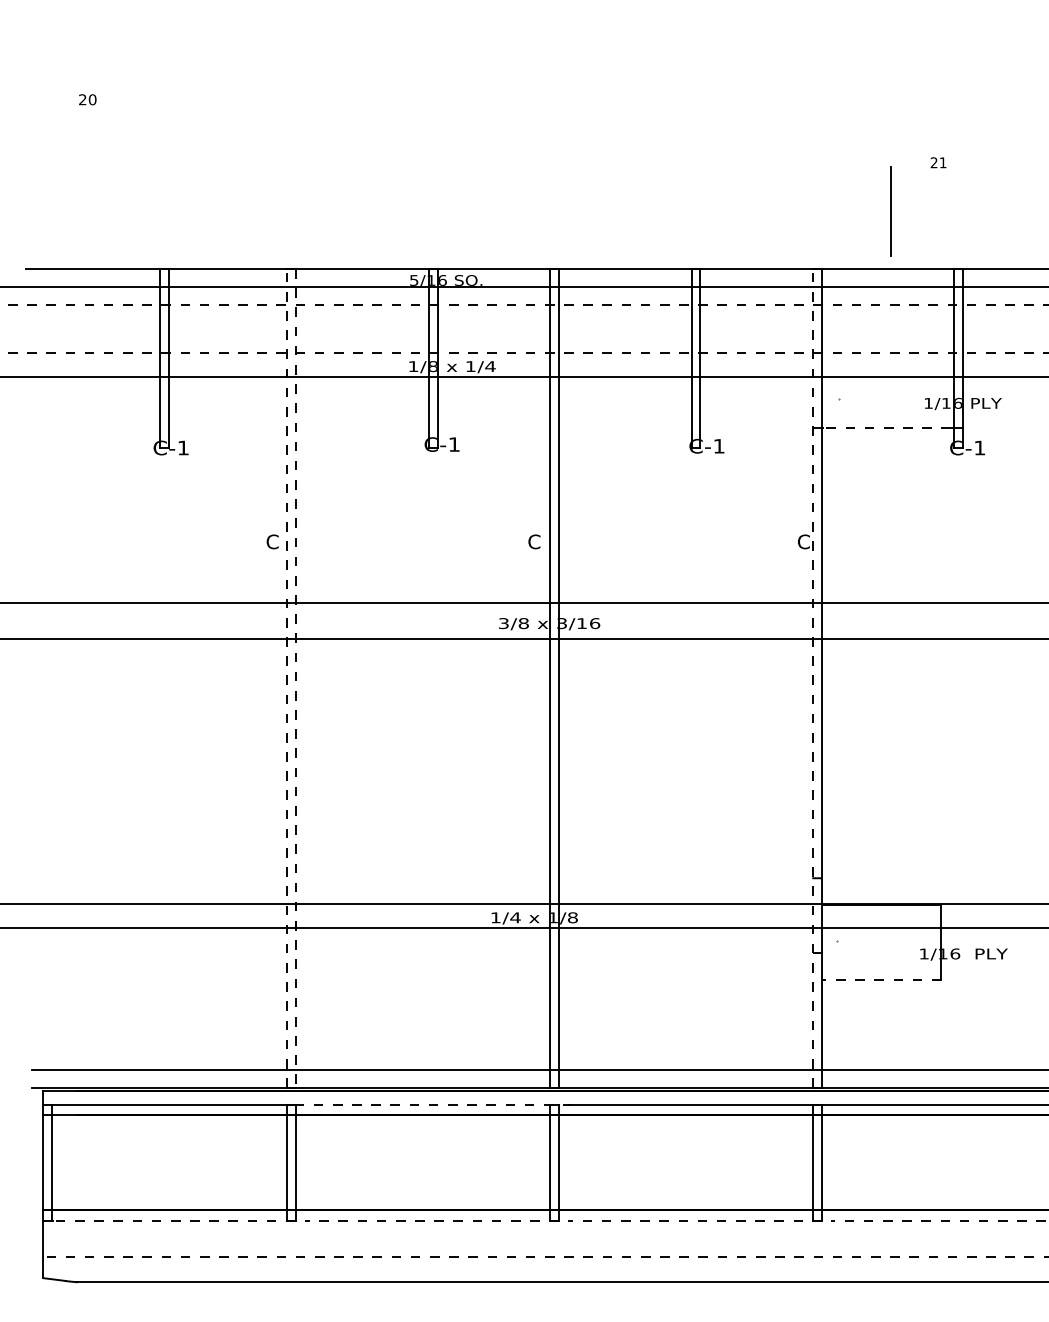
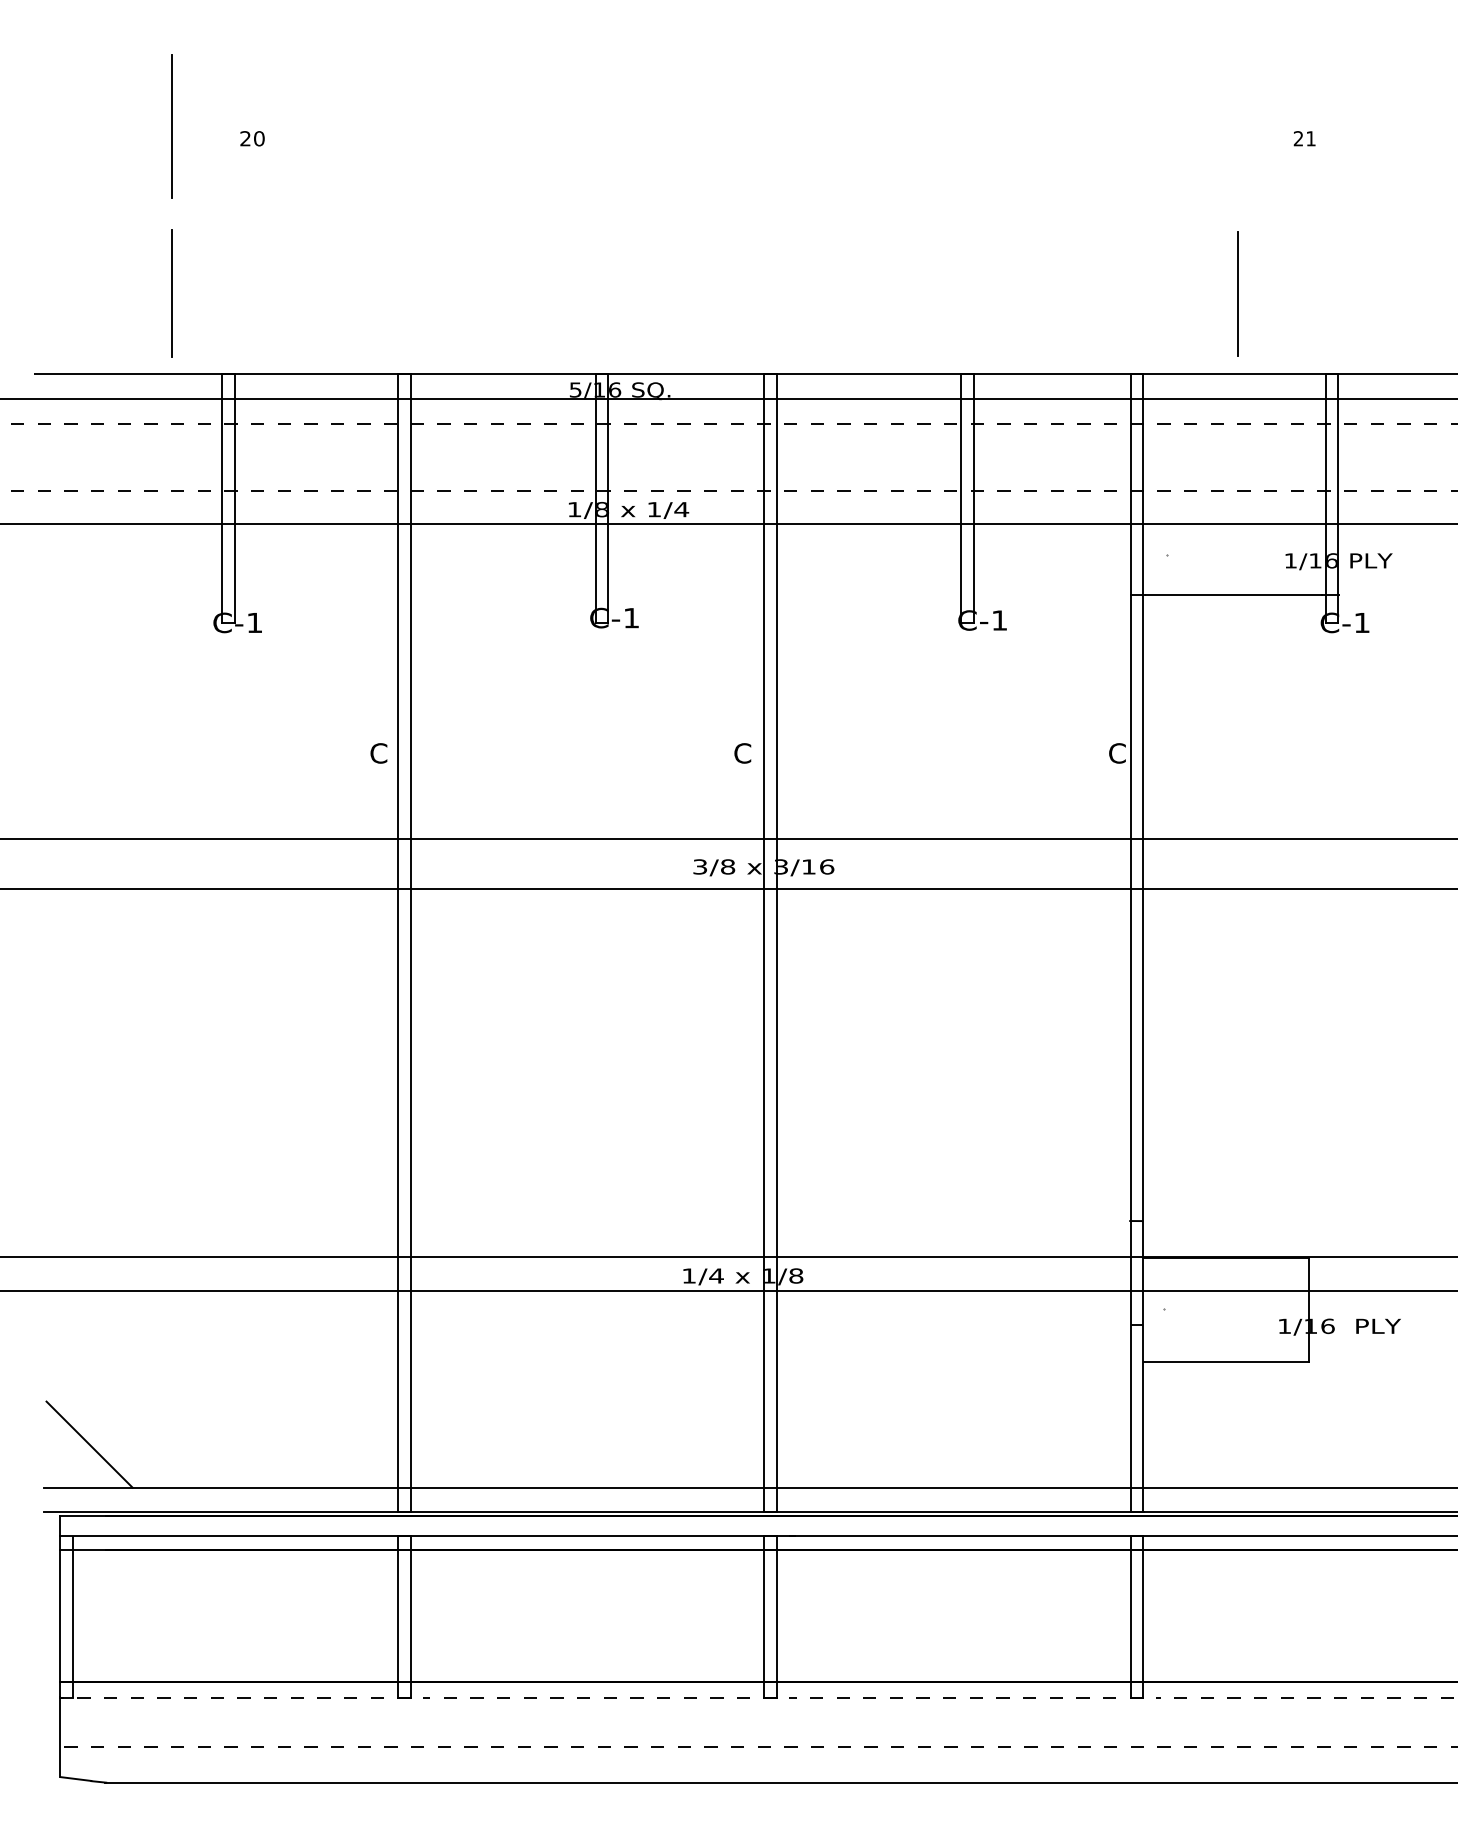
line: (123, 90) -> (171, 125), added
text: (87, 99) -> (252, 138), moved
text: (938, 162) -> (1304, 138), moved
line: (123, 210) -> (171, 292), added
line: (887, 428) -> (1233, 595), dashed -> solid
line: (286, 677) -> (398, 941), dashed -> solid
line: (813, 677) -> (1130, 941), dashed -> solid
line: (295, 678) -> (410, 943), dashed -> solid
line: (881, 979) -> (1225, 1361), dashed -> solid
line: (64, 1039) -> (89, 1445), added
line: (433, 1105) -> (602, 1536), dashed -> solid

